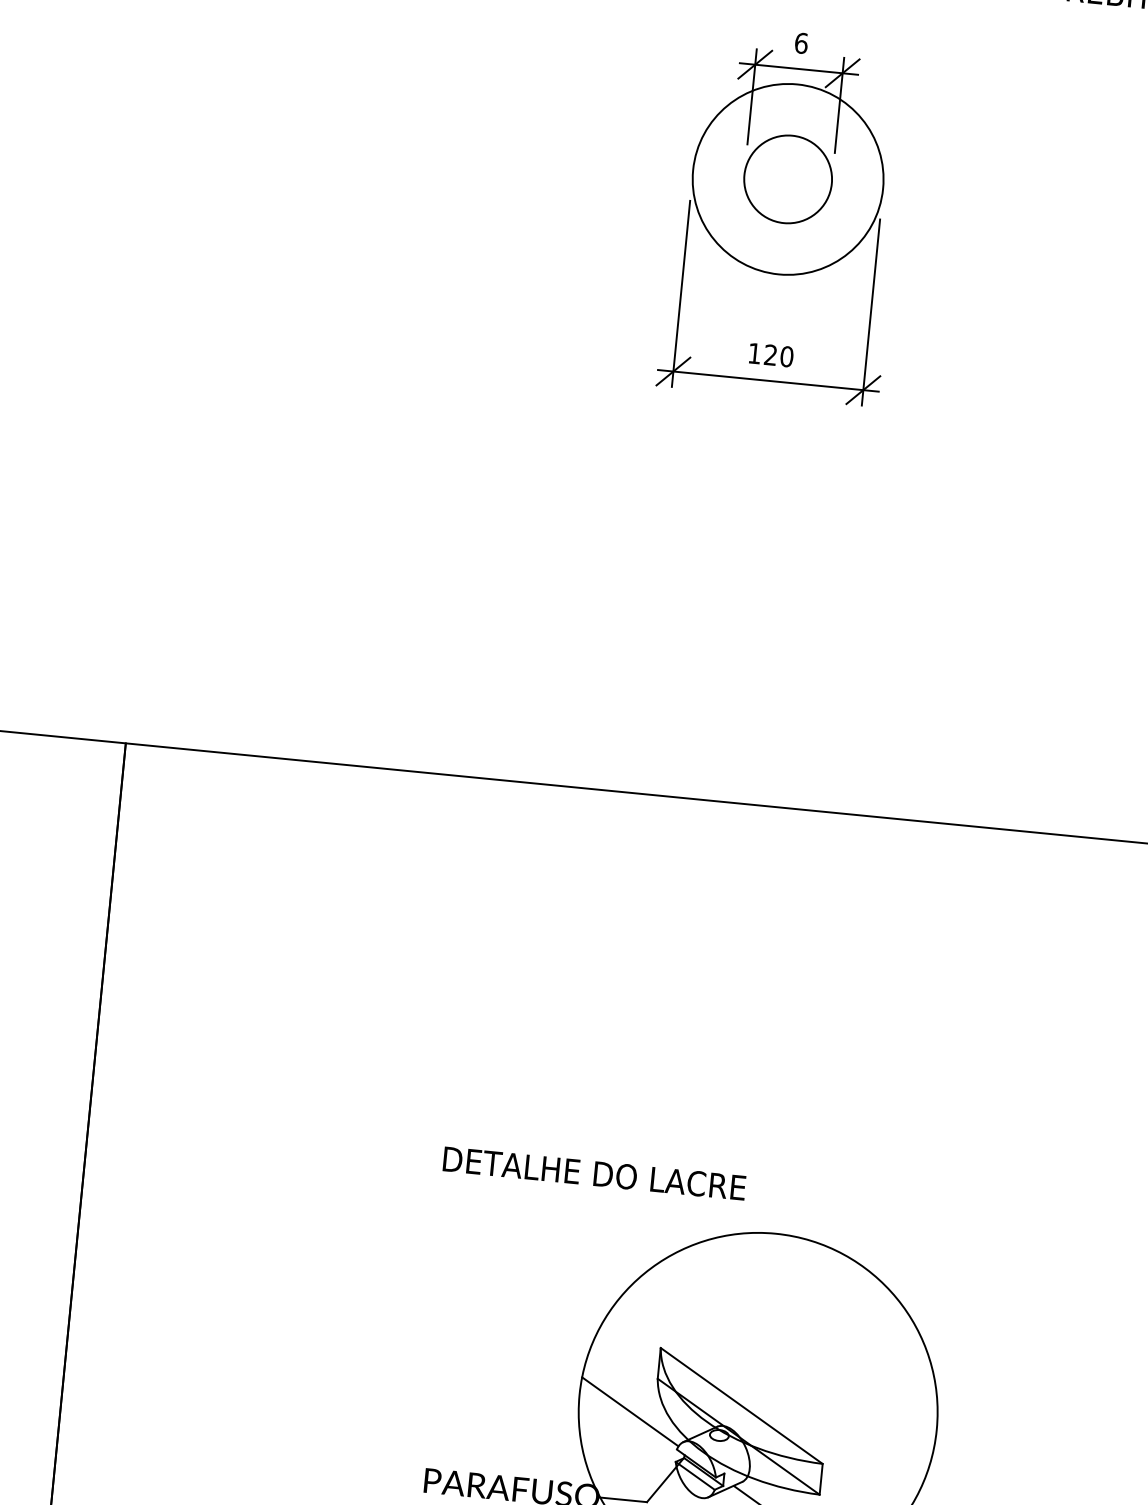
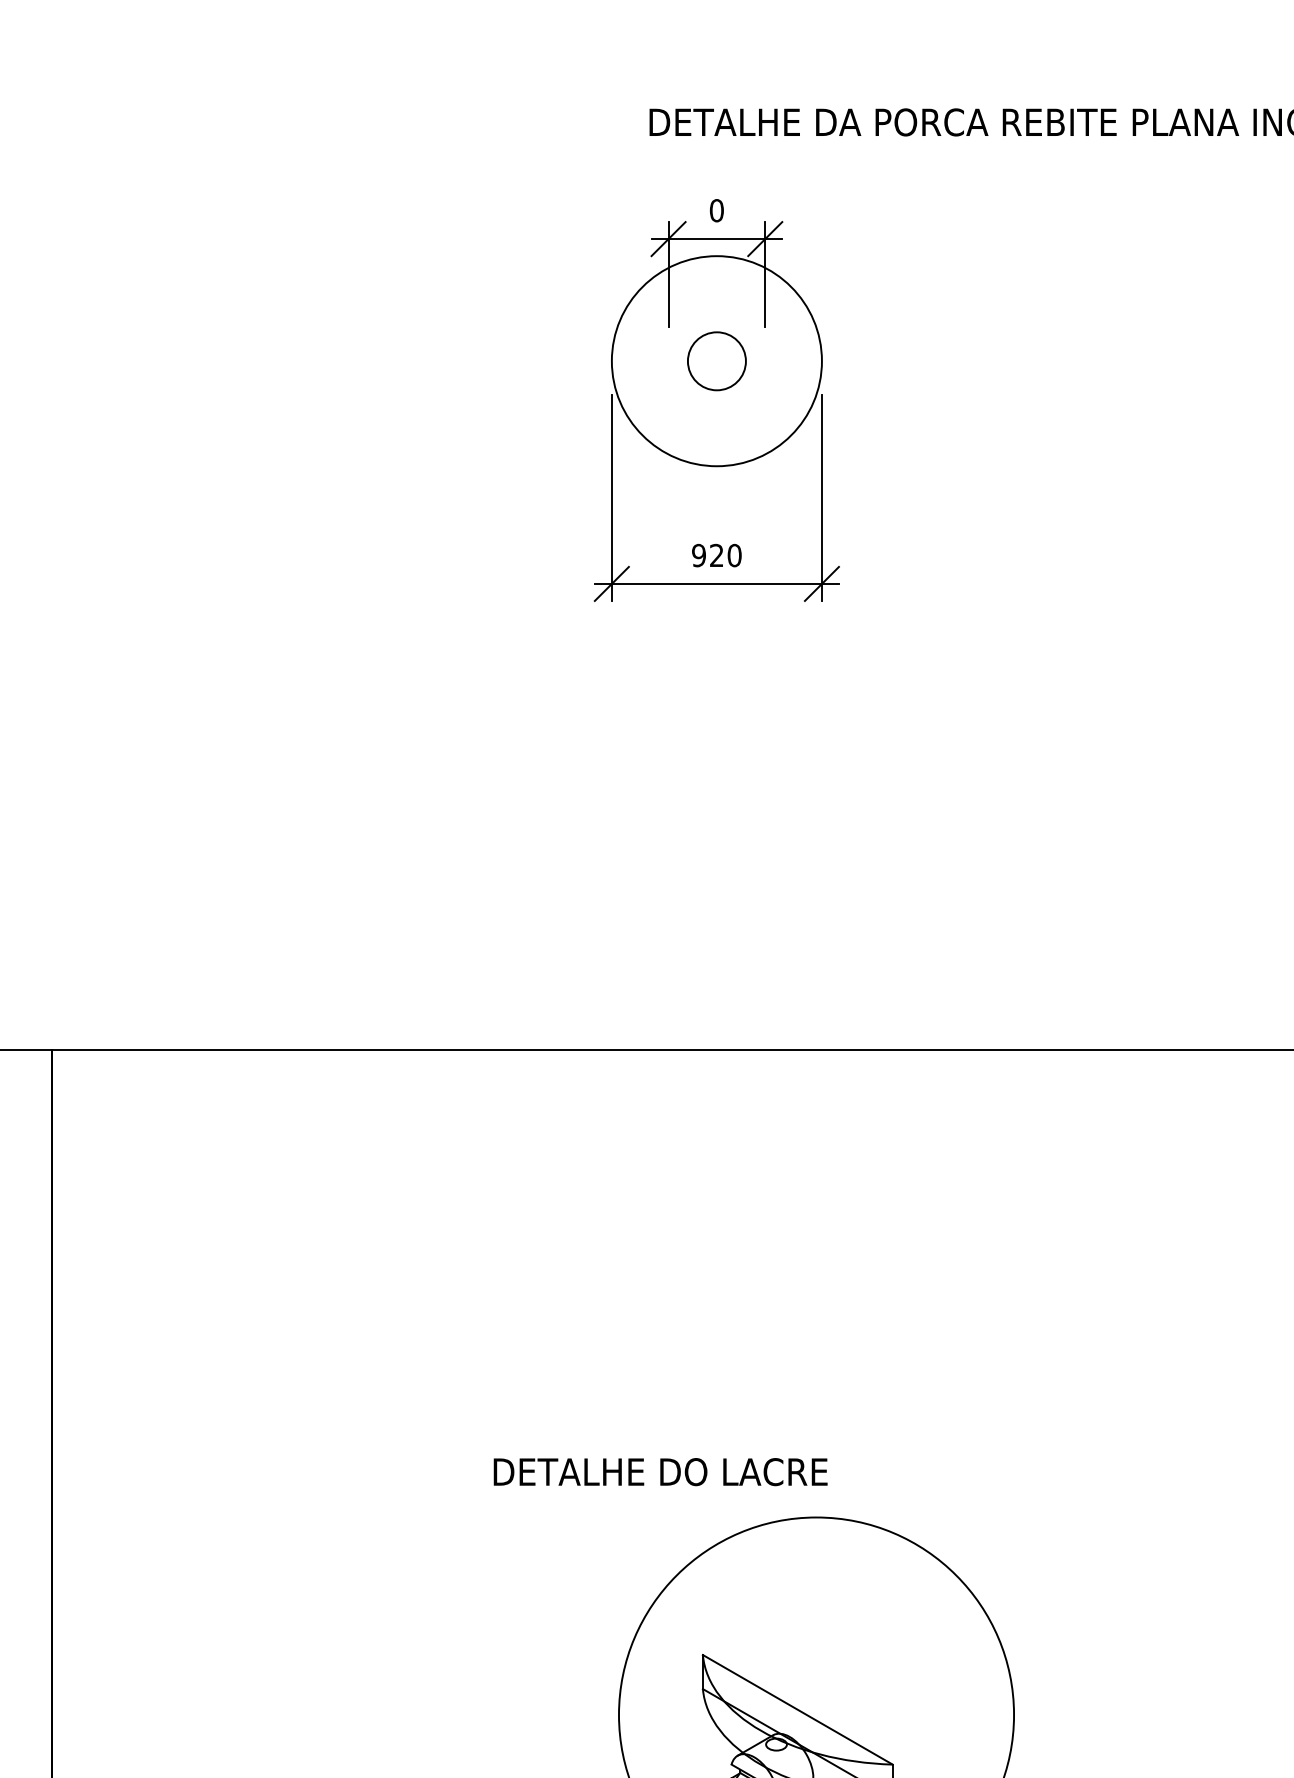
text: (801, 43) -> (716, 210), 6 -> 0
circle: (787, 179) -> (716, 361), size x0.6
text: (754, 353) -> (698, 555), 120 -> 920
text: (594, 1173) -> (660, 1472), moved
line: (629, 1411) -> (675, 1727), removed

